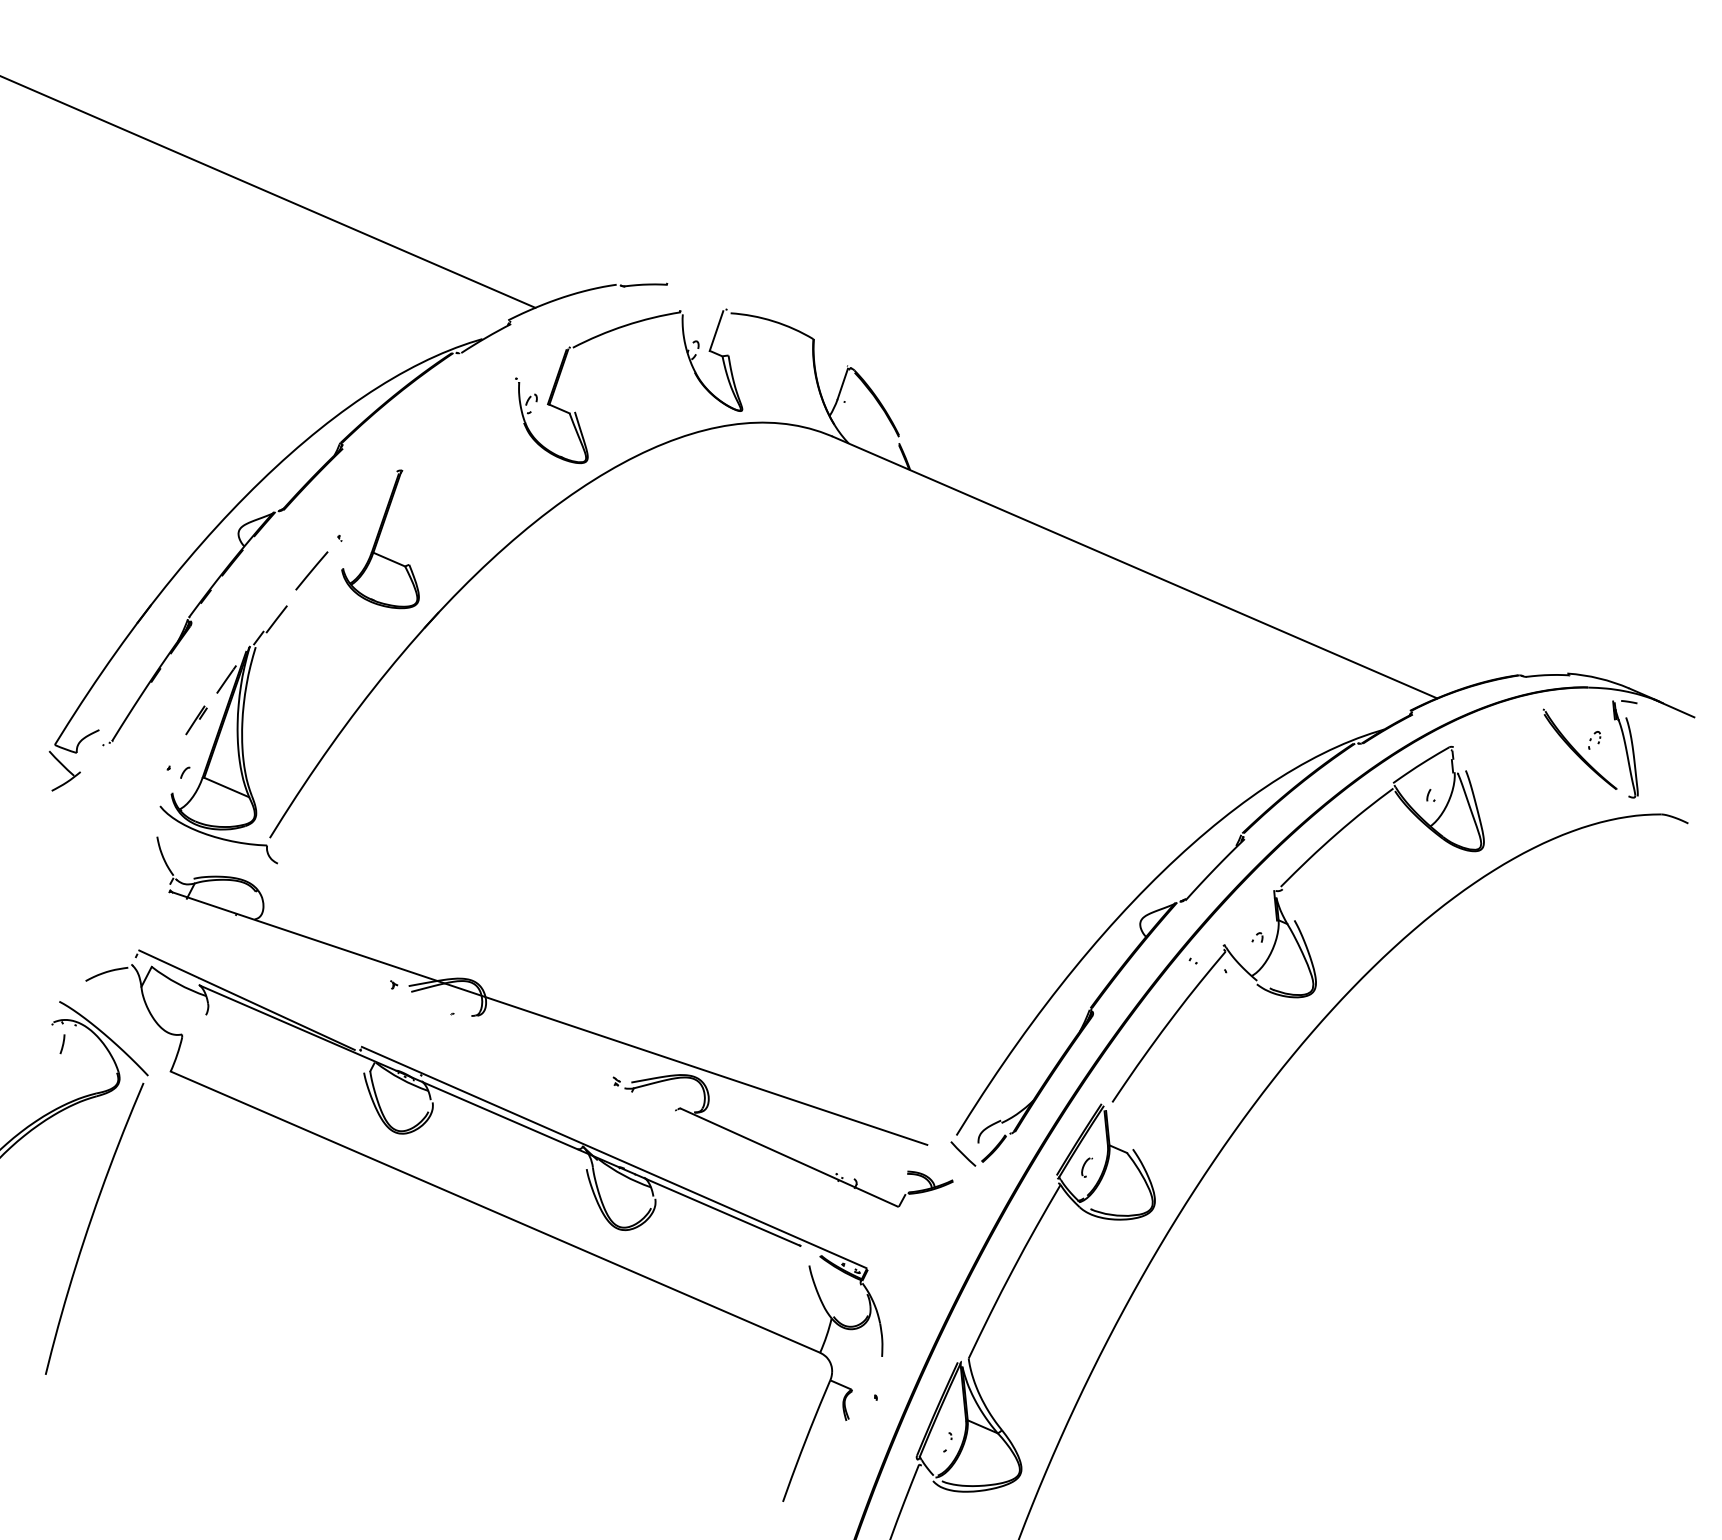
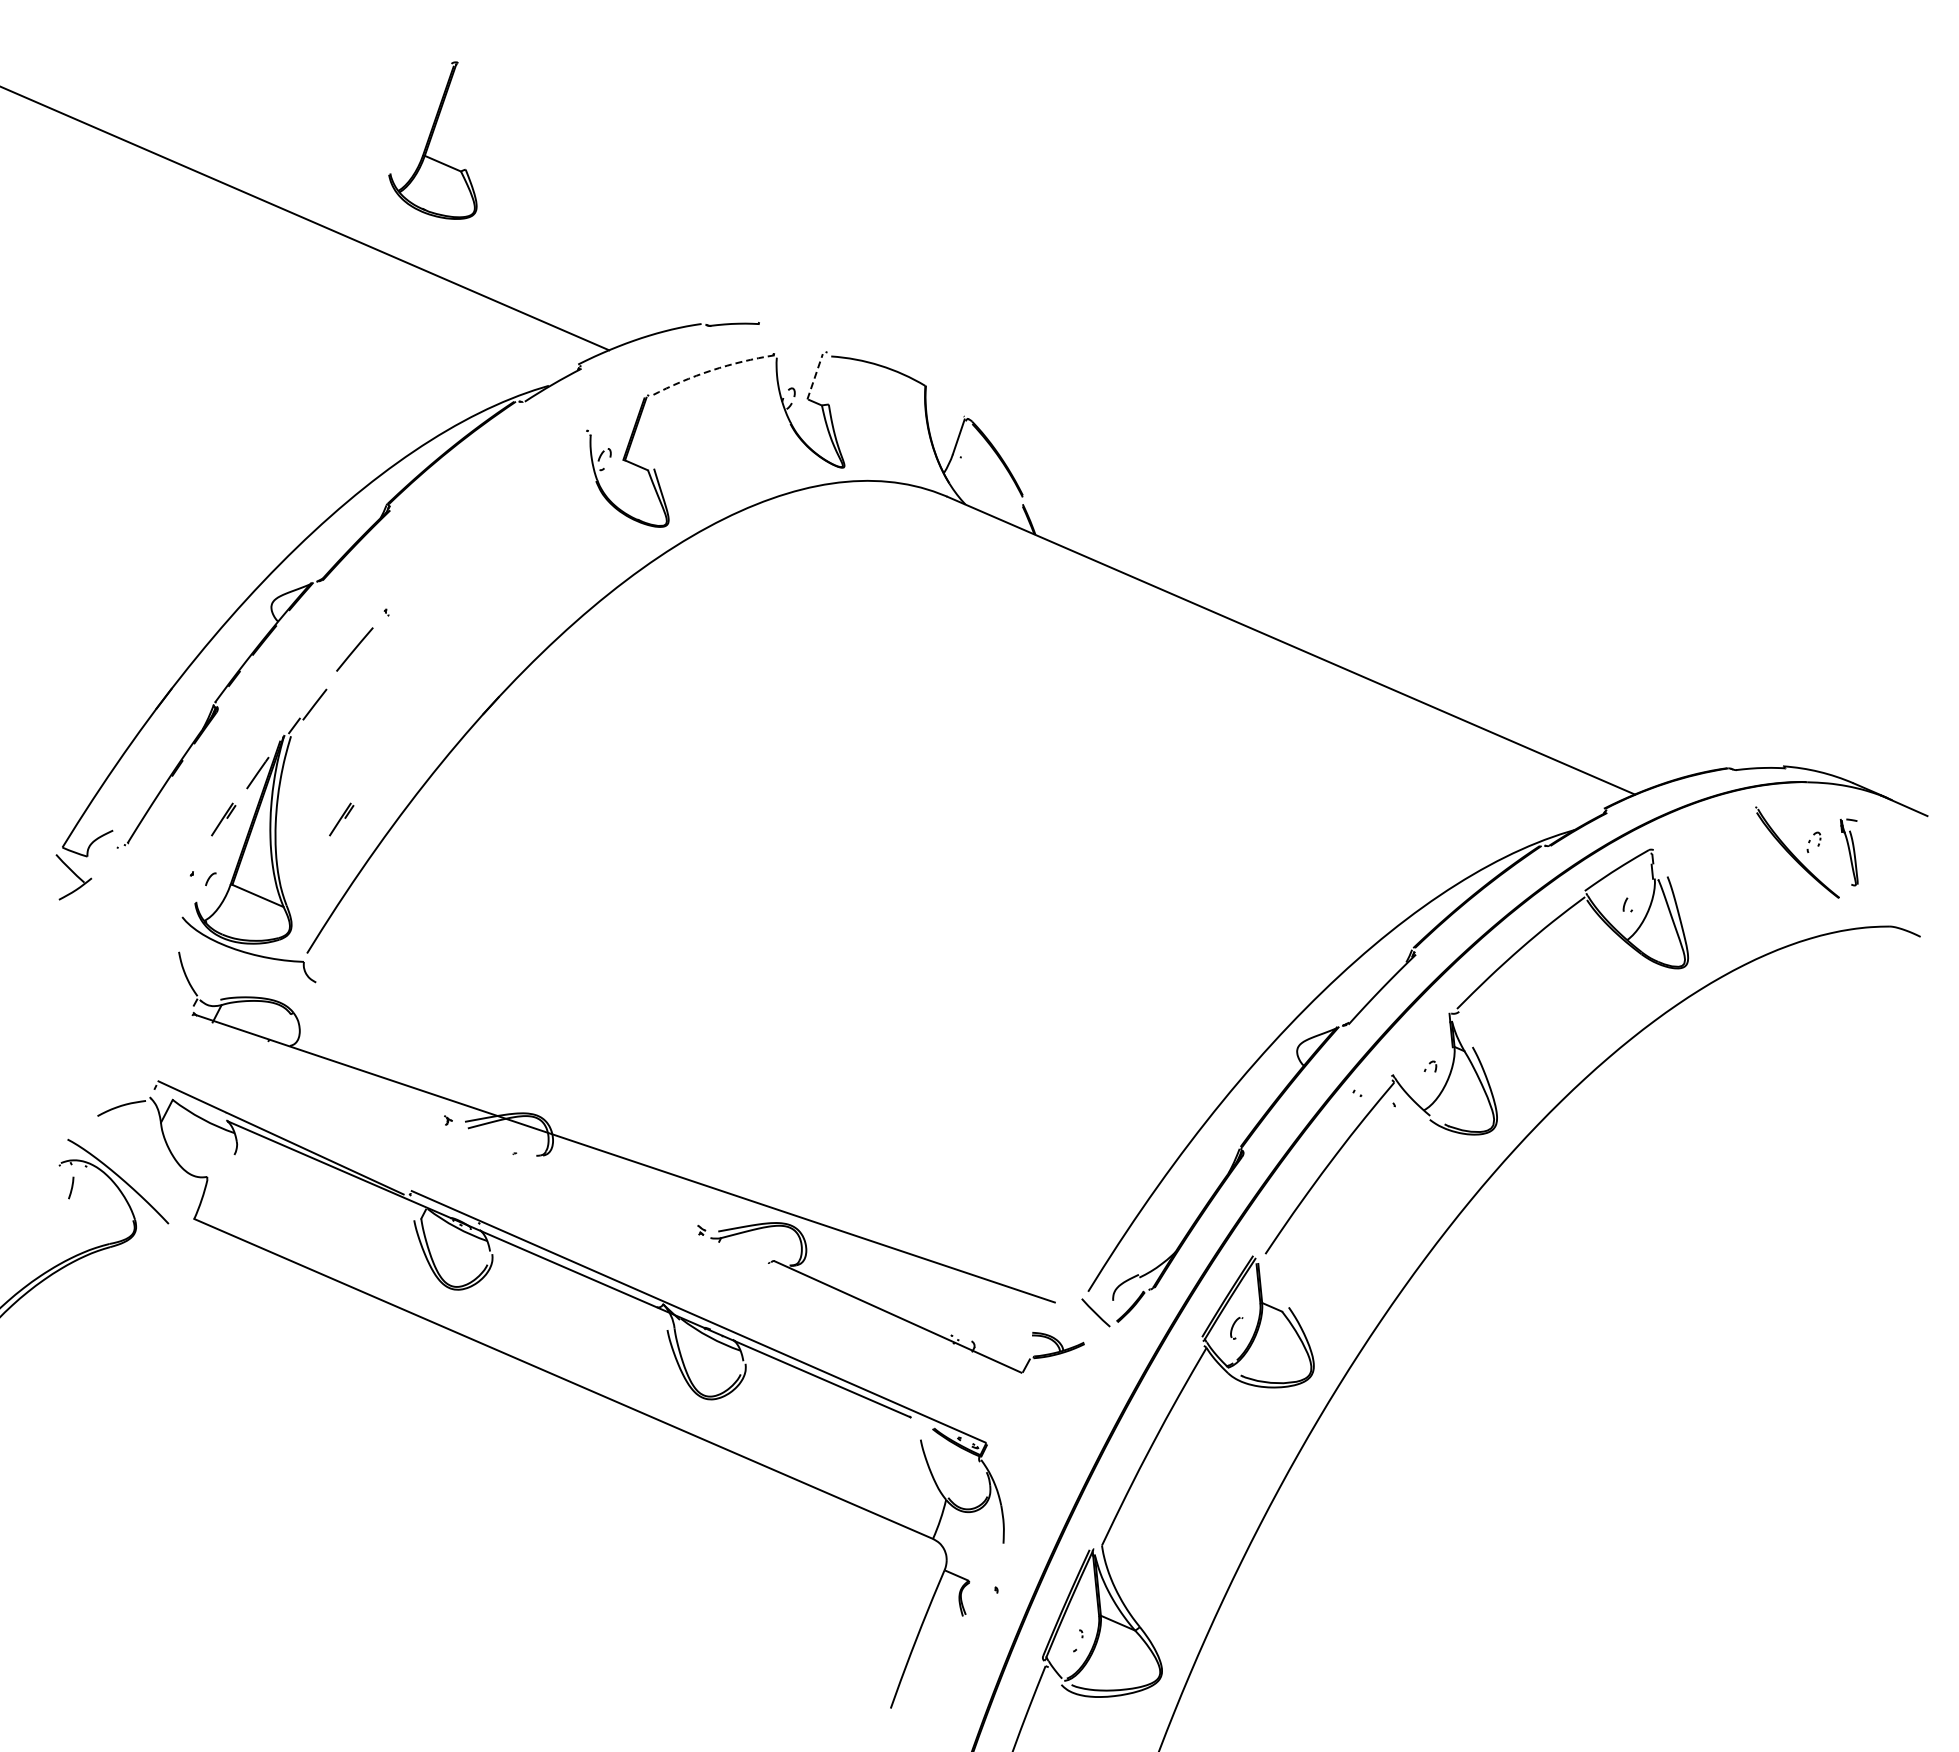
arc: (625, 325) -> (711, 370), solid -> dashed
line: (716, 330) -> (815, 376), solid -> dashed
part: (380, 539) -> (432, 140), moved
part: (300, 720) -> (341, 819), added
part: (1625, 749) -> (1849, 852), size x0.6
curve: (90, 1225) -> (102, 1394), removed

